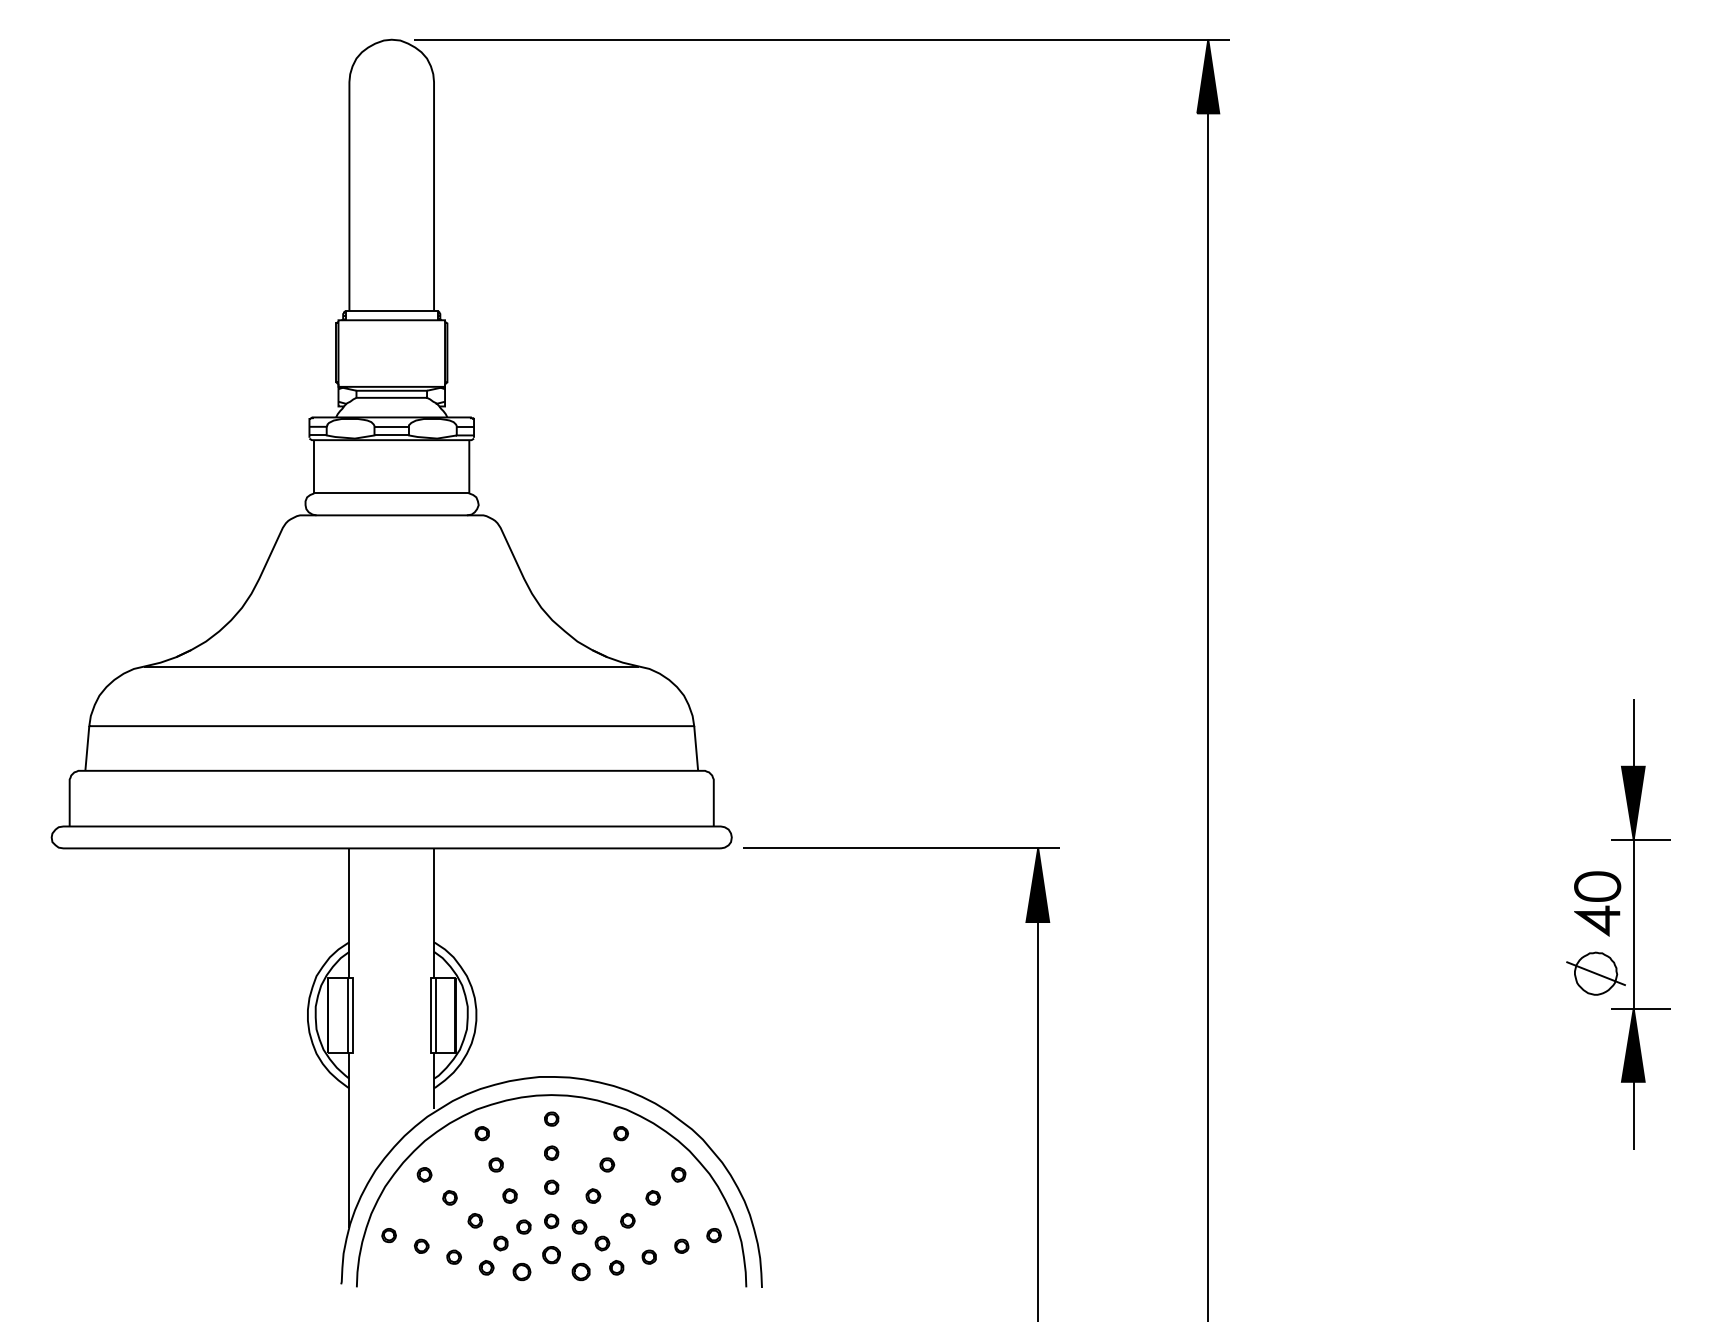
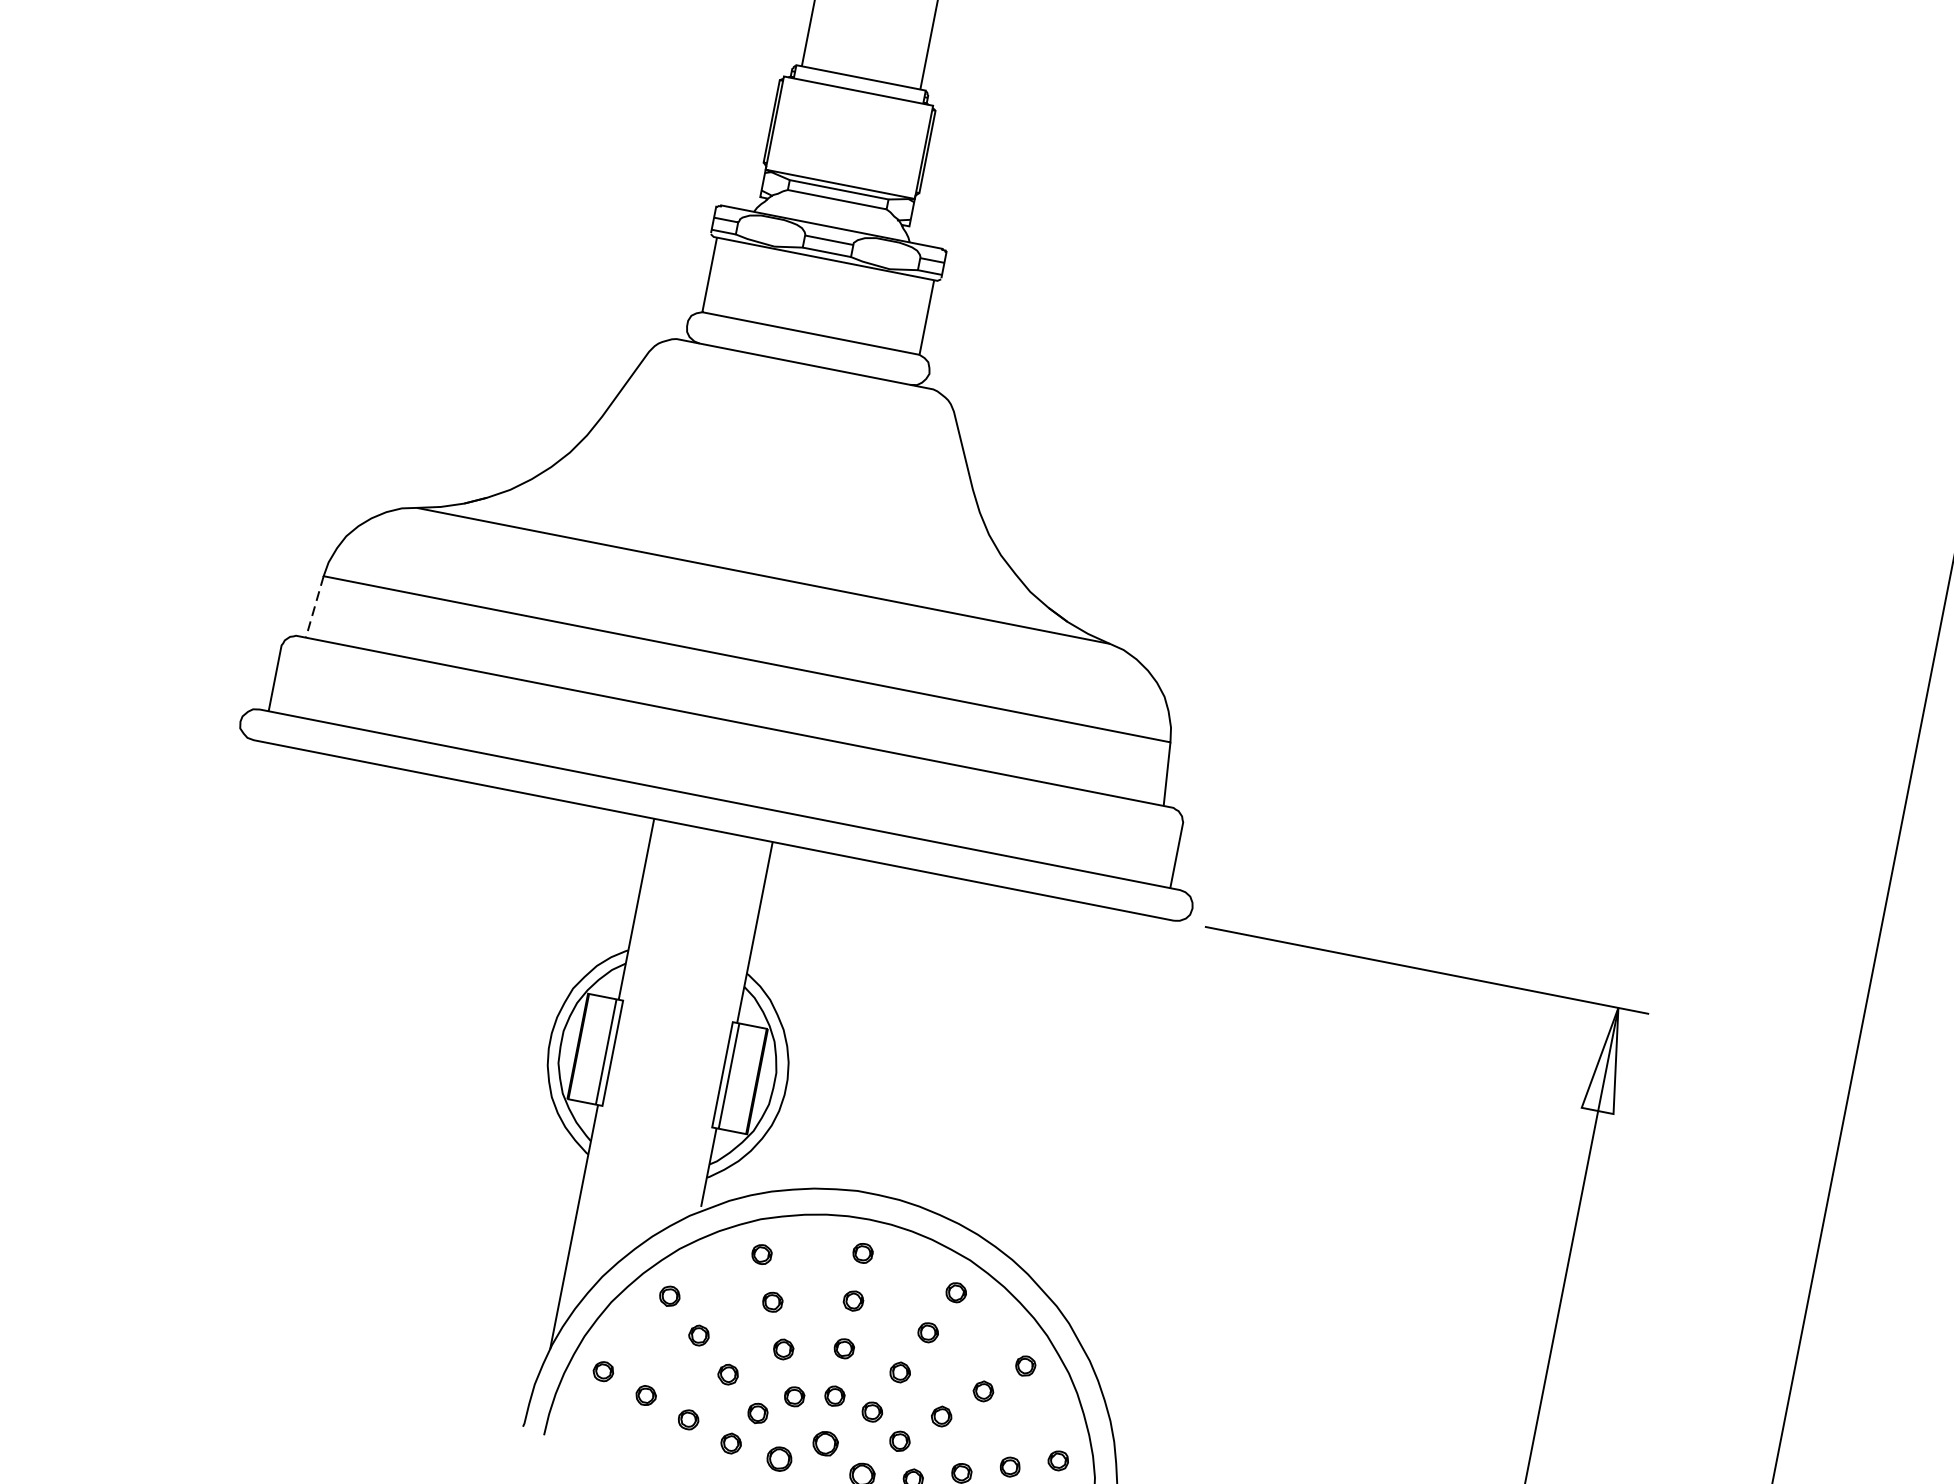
line: (87, 748) -> (315, 606), solid -> dashed
fill: (1037, 885) -> (1607, 1059), removed

